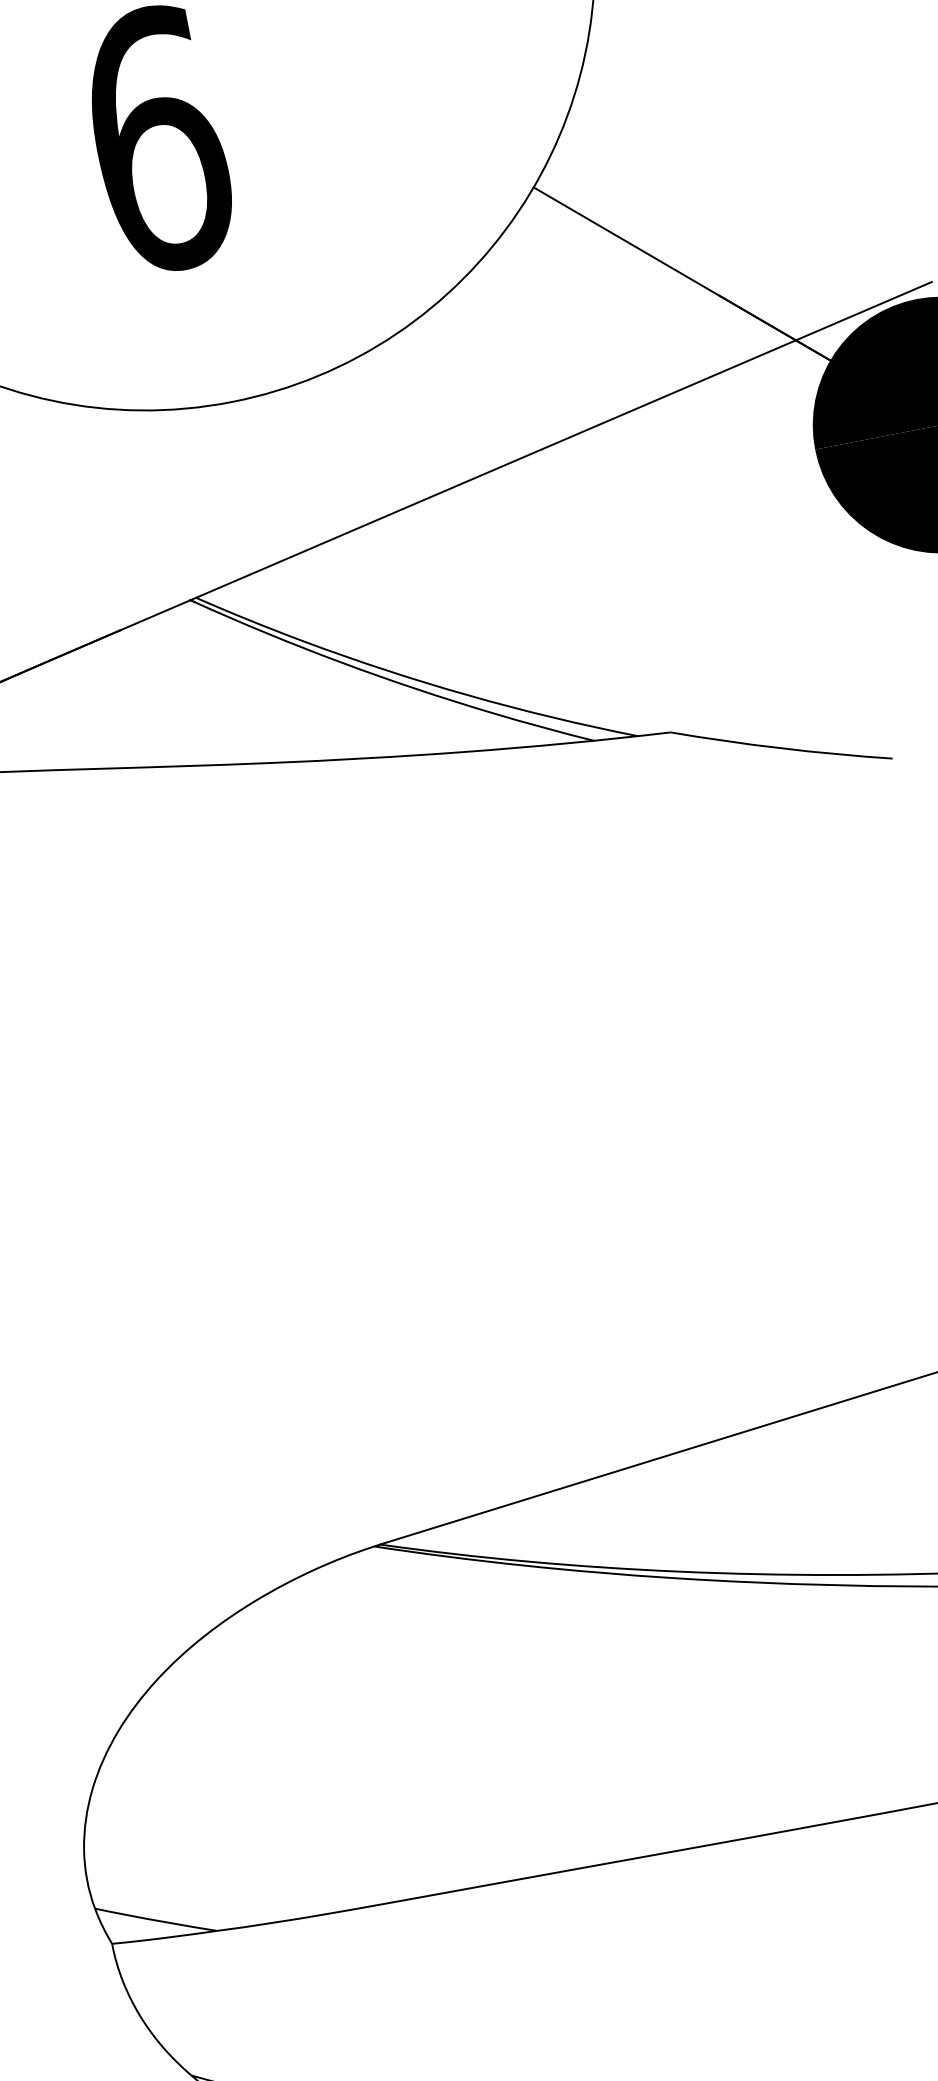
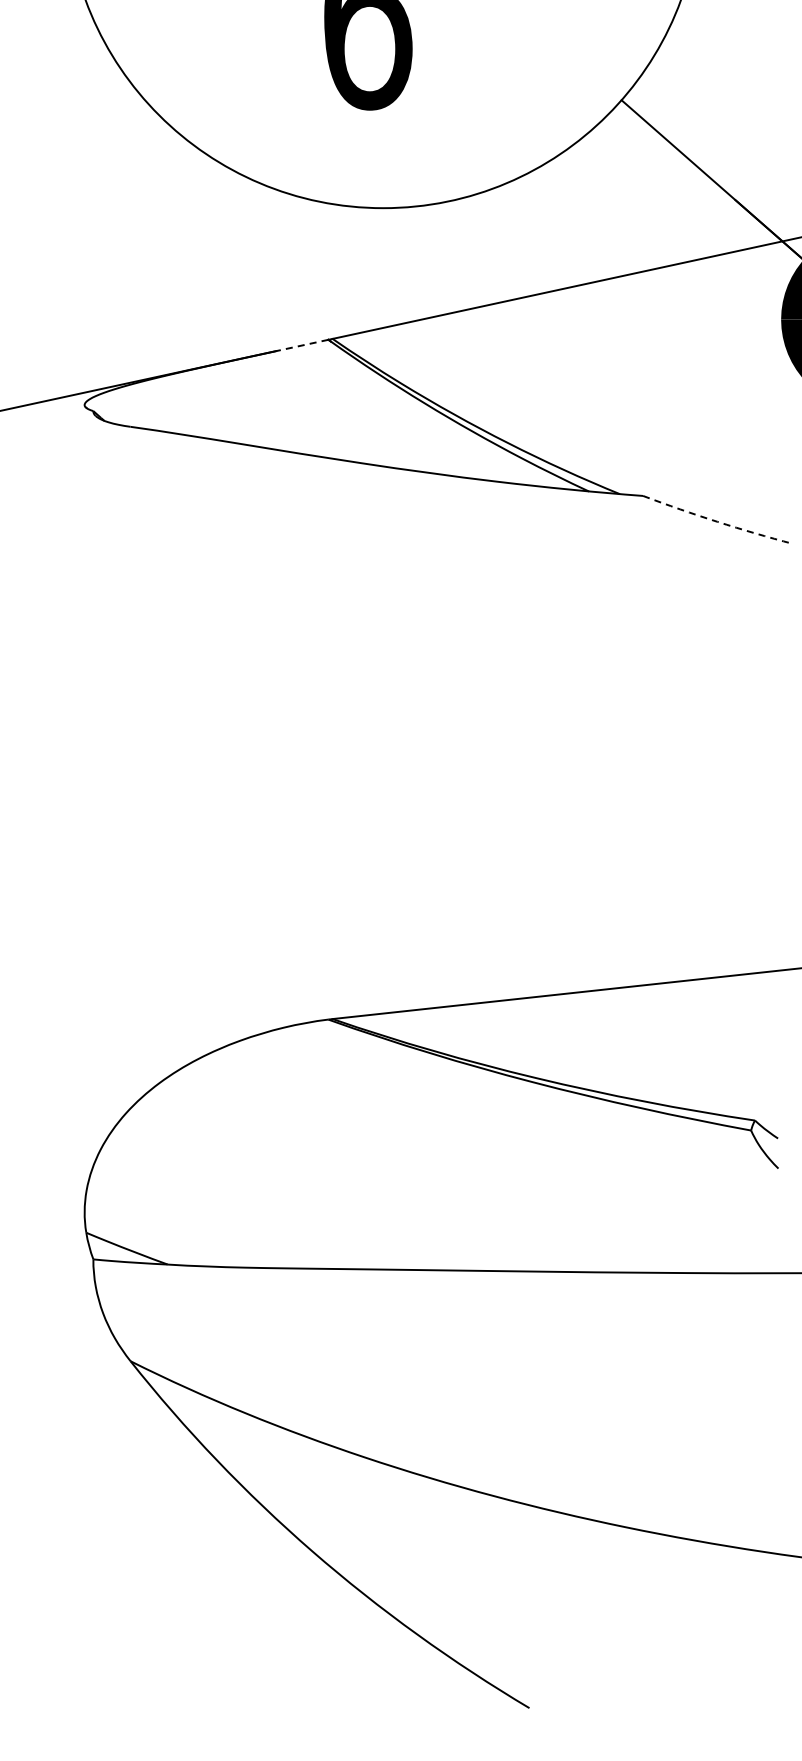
line: (155, 615) -> (302, 345), solid -> dashed
arc: (781, 747) -> (717, 521), solid -> dashed

